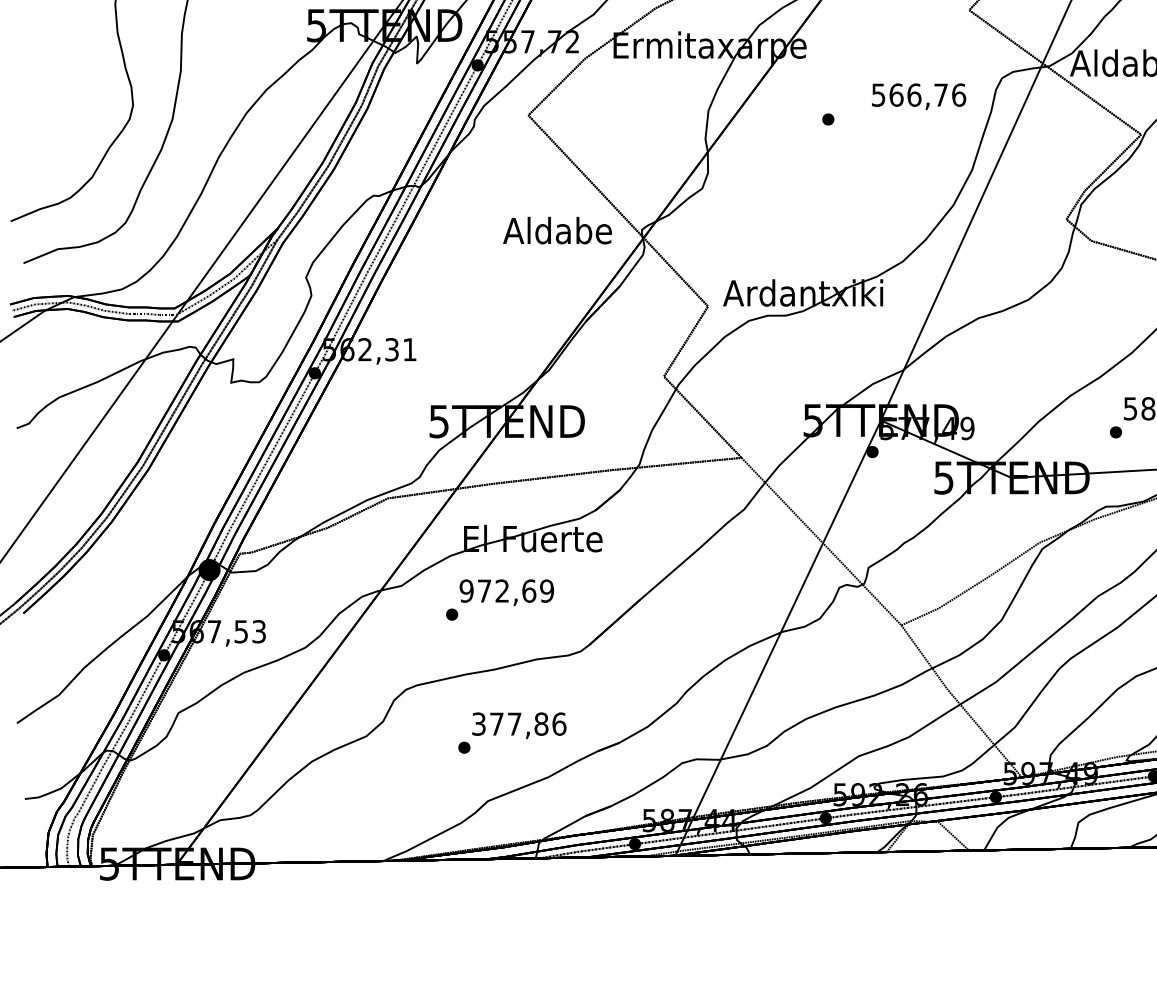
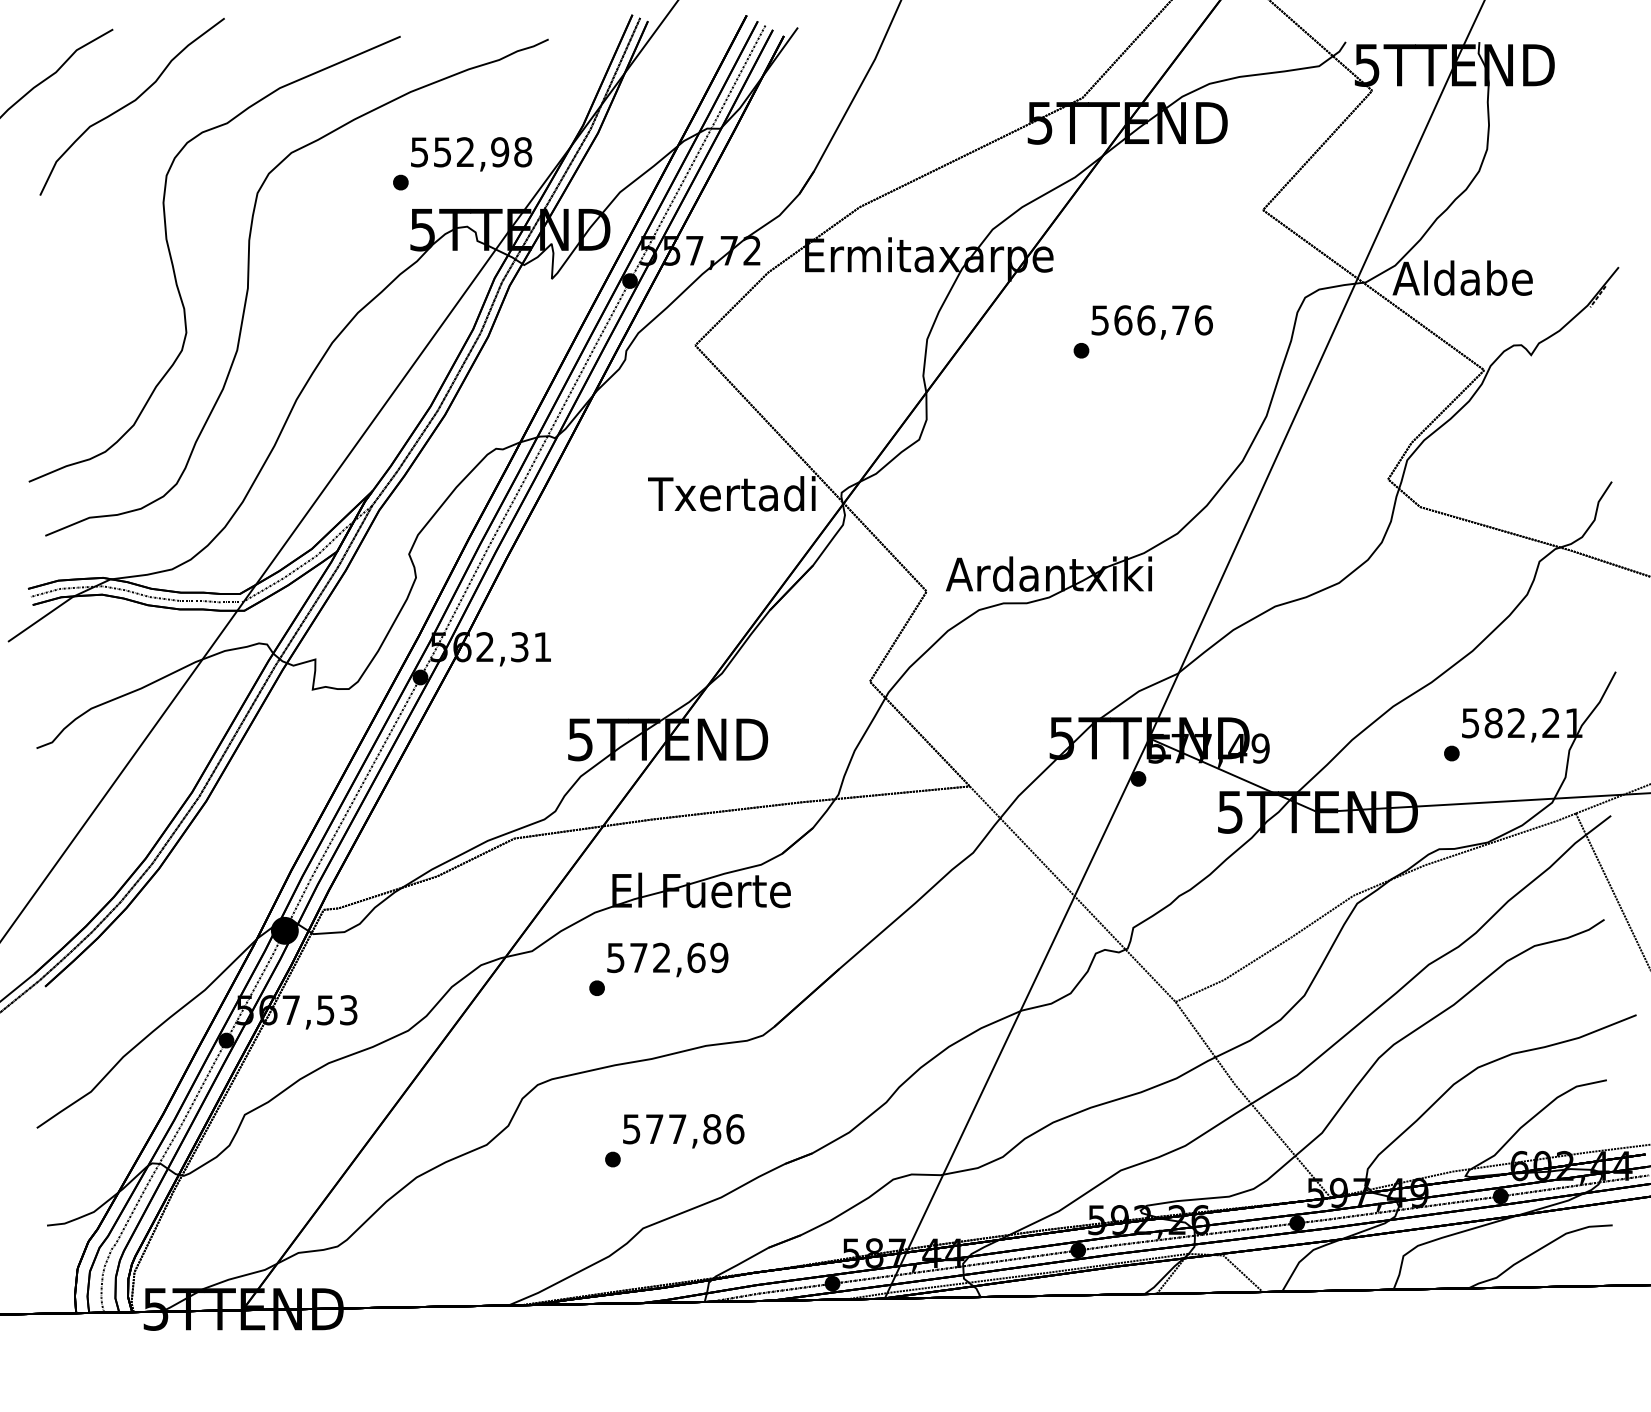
text: (918, 96) -> (1151, 322), moved
text: (556, 230) -> (731, 493), Aldabe -> Txertadi
text: (466, 590) -> (615, 957), 972,69 -> 572,69
text: (478, 723) -> (631, 1128), 377,86 -> 577,86

